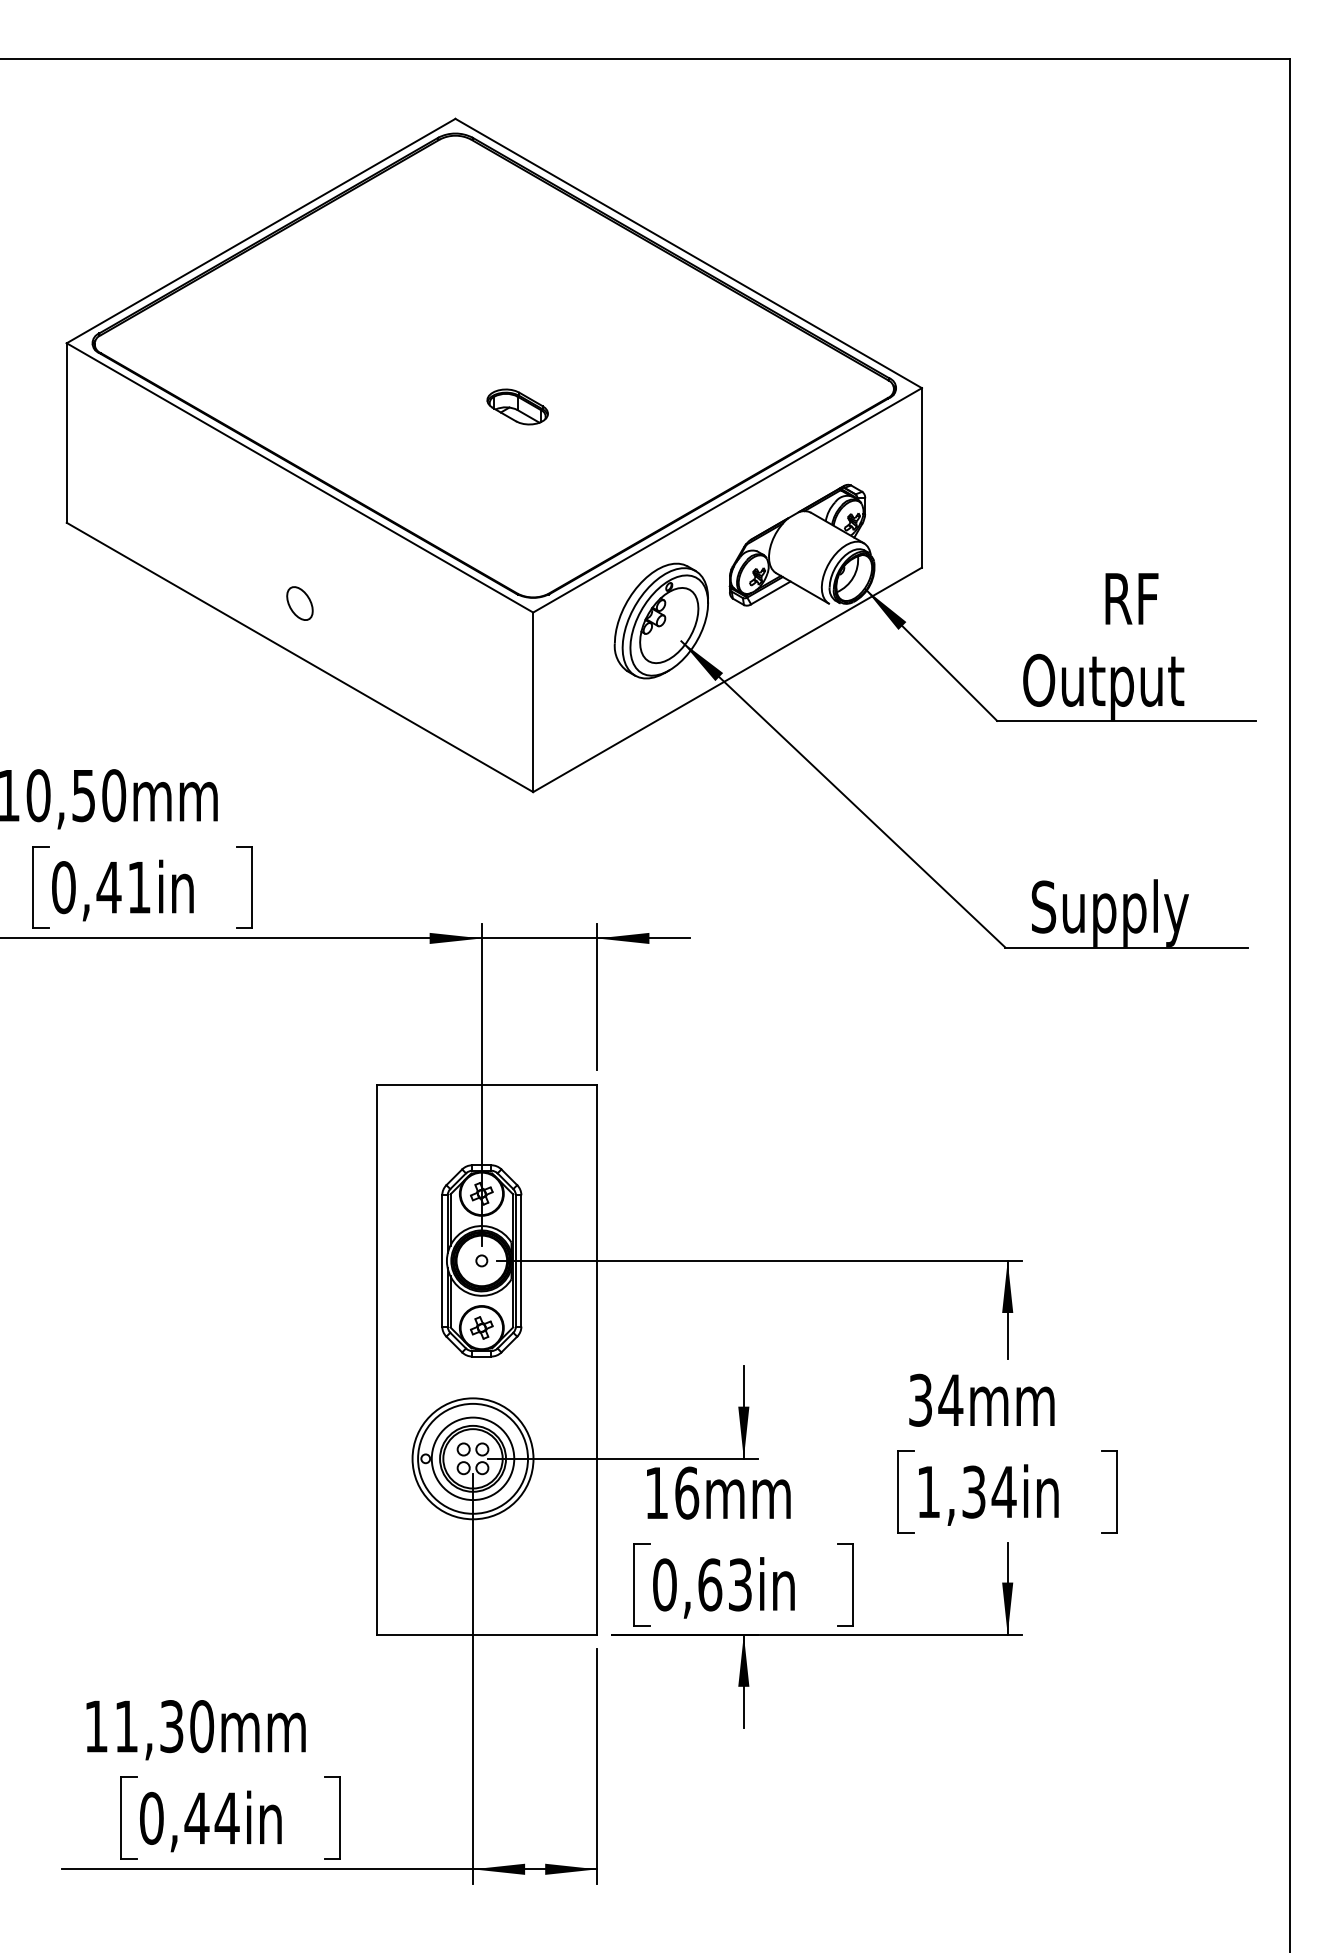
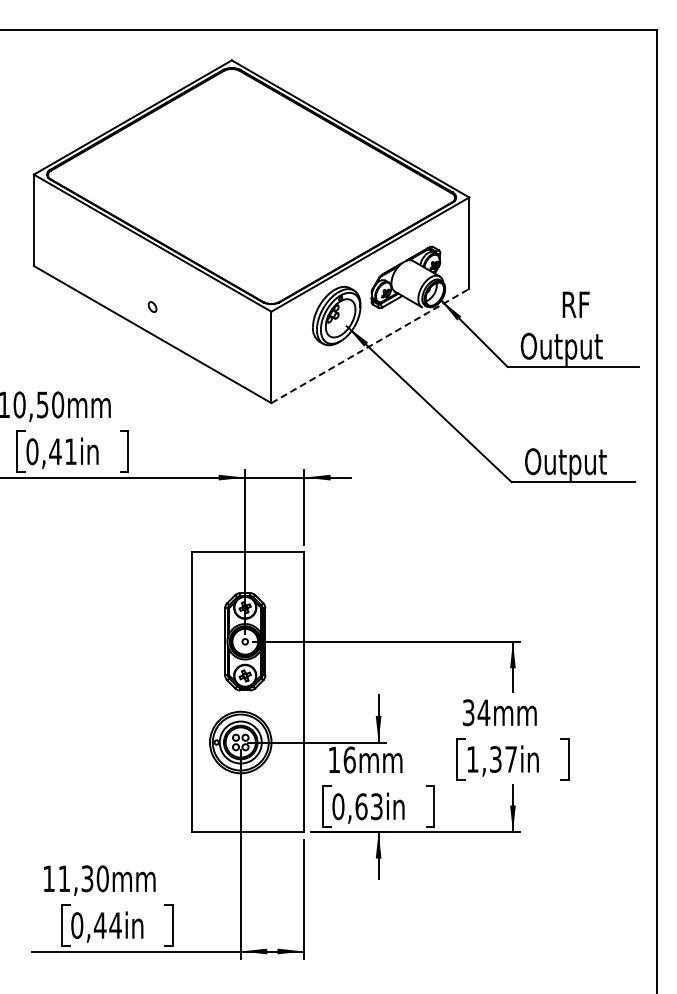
part: (517, 405) -> (263, 206), removed
part: (299, 602) -> (152, 306), size x0.6
line: (727, 678) -> (370, 345), solid -> dashed
text: (1110, 910) -> (565, 463), Supply -> Output
text: (1002, 1492) -> (510, 759), 1,34in -> 1,37in

